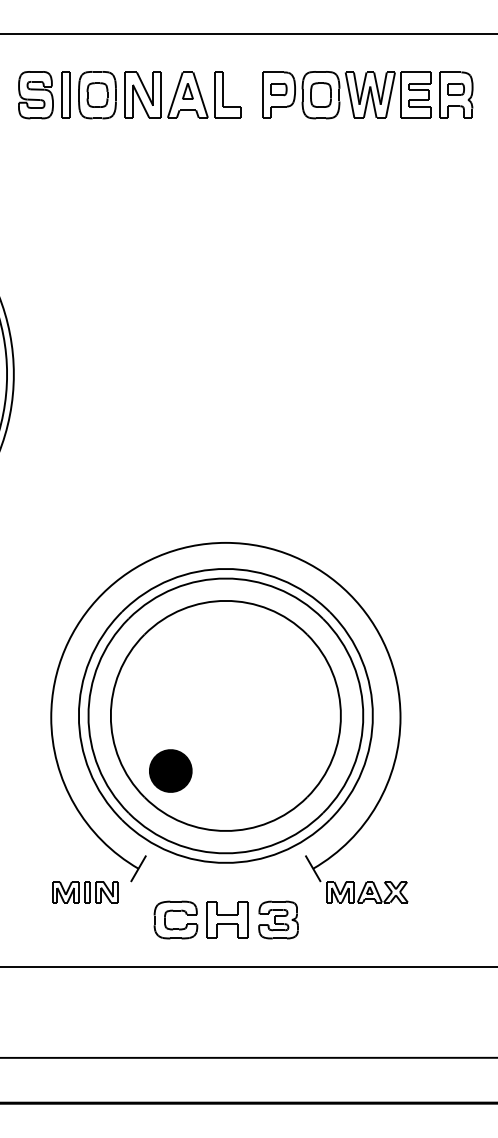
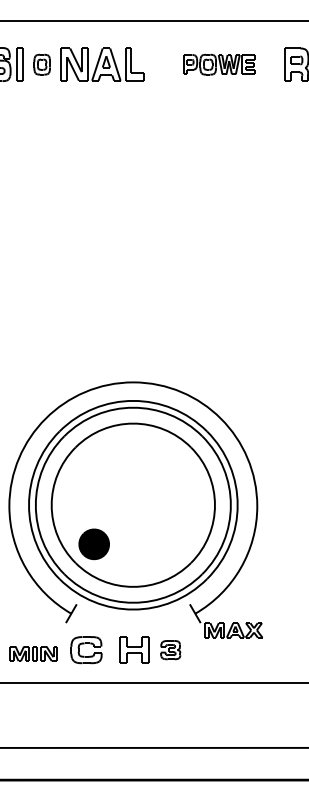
part: (97, 95) -> (42, 64), size x0.6
part: (346, 95) -> (218, 64), size x0.6
part: (85, 892) -> (33, 653), moved
part: (175, 911) -> (86, 644), moved
part: (278, 919) -> (170, 649), size x0.7

